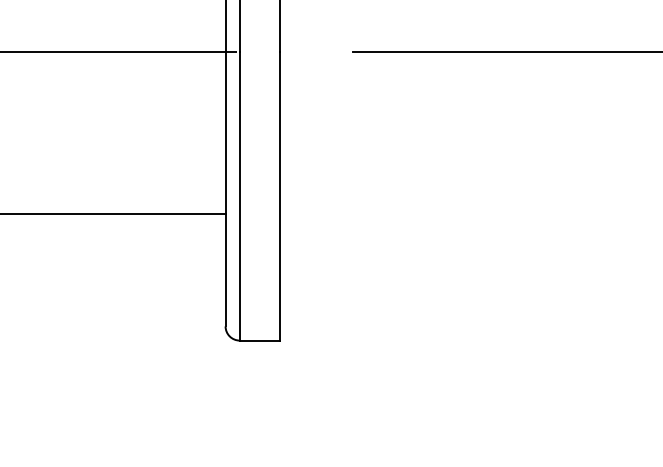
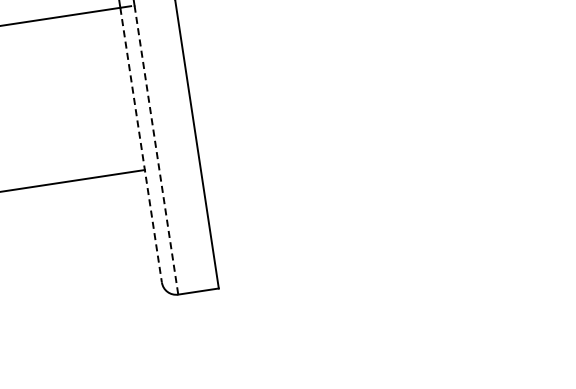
line: (225, 189) -> (141, 145), solid -> dashed
line: (239, 196) -> (156, 150), solid -> dashed

